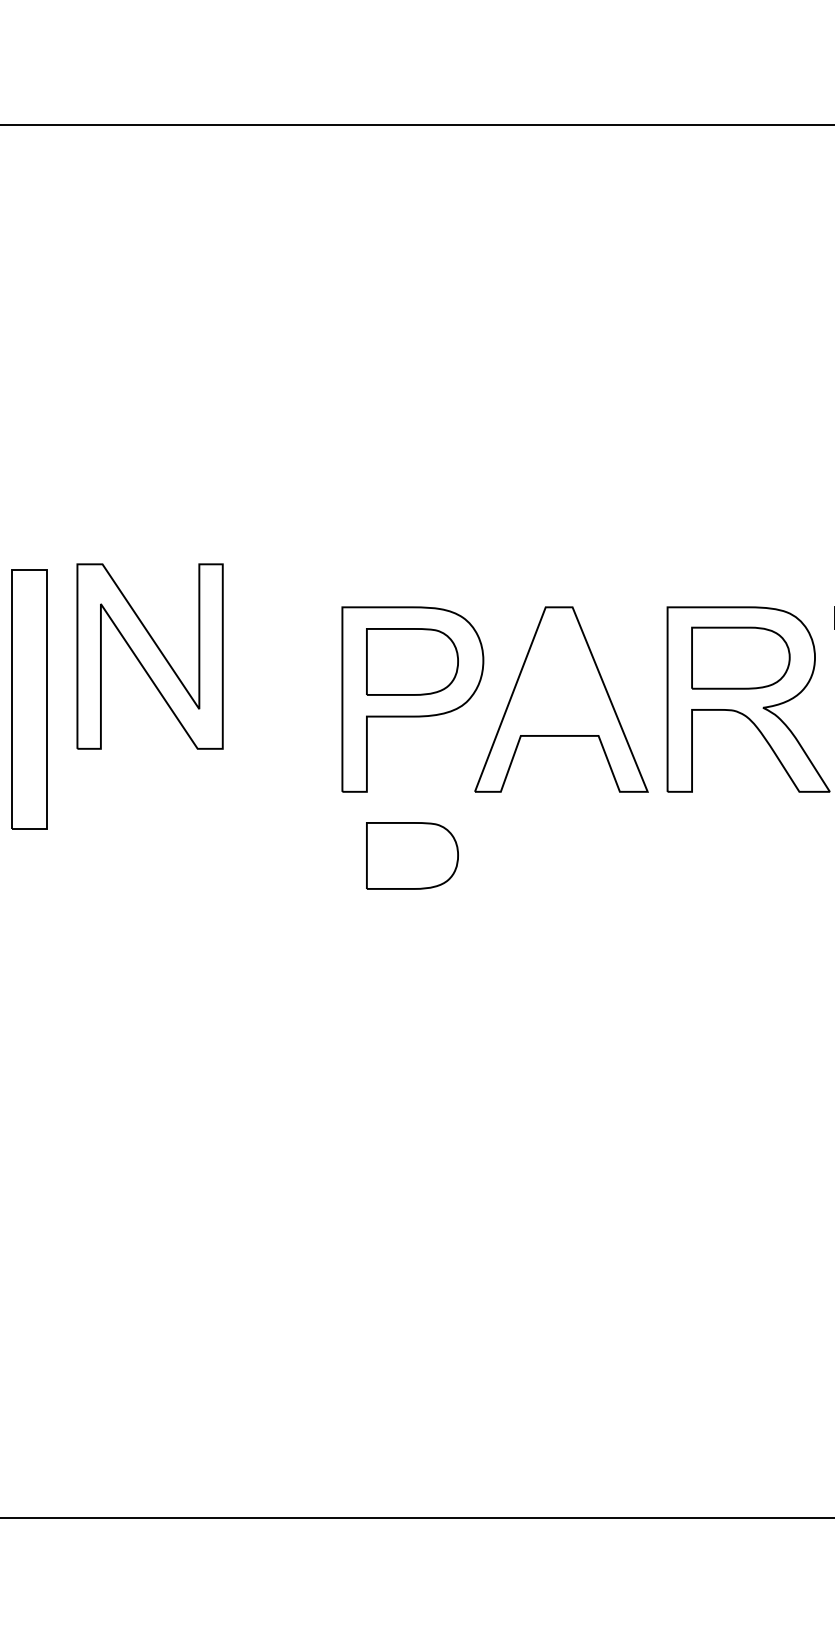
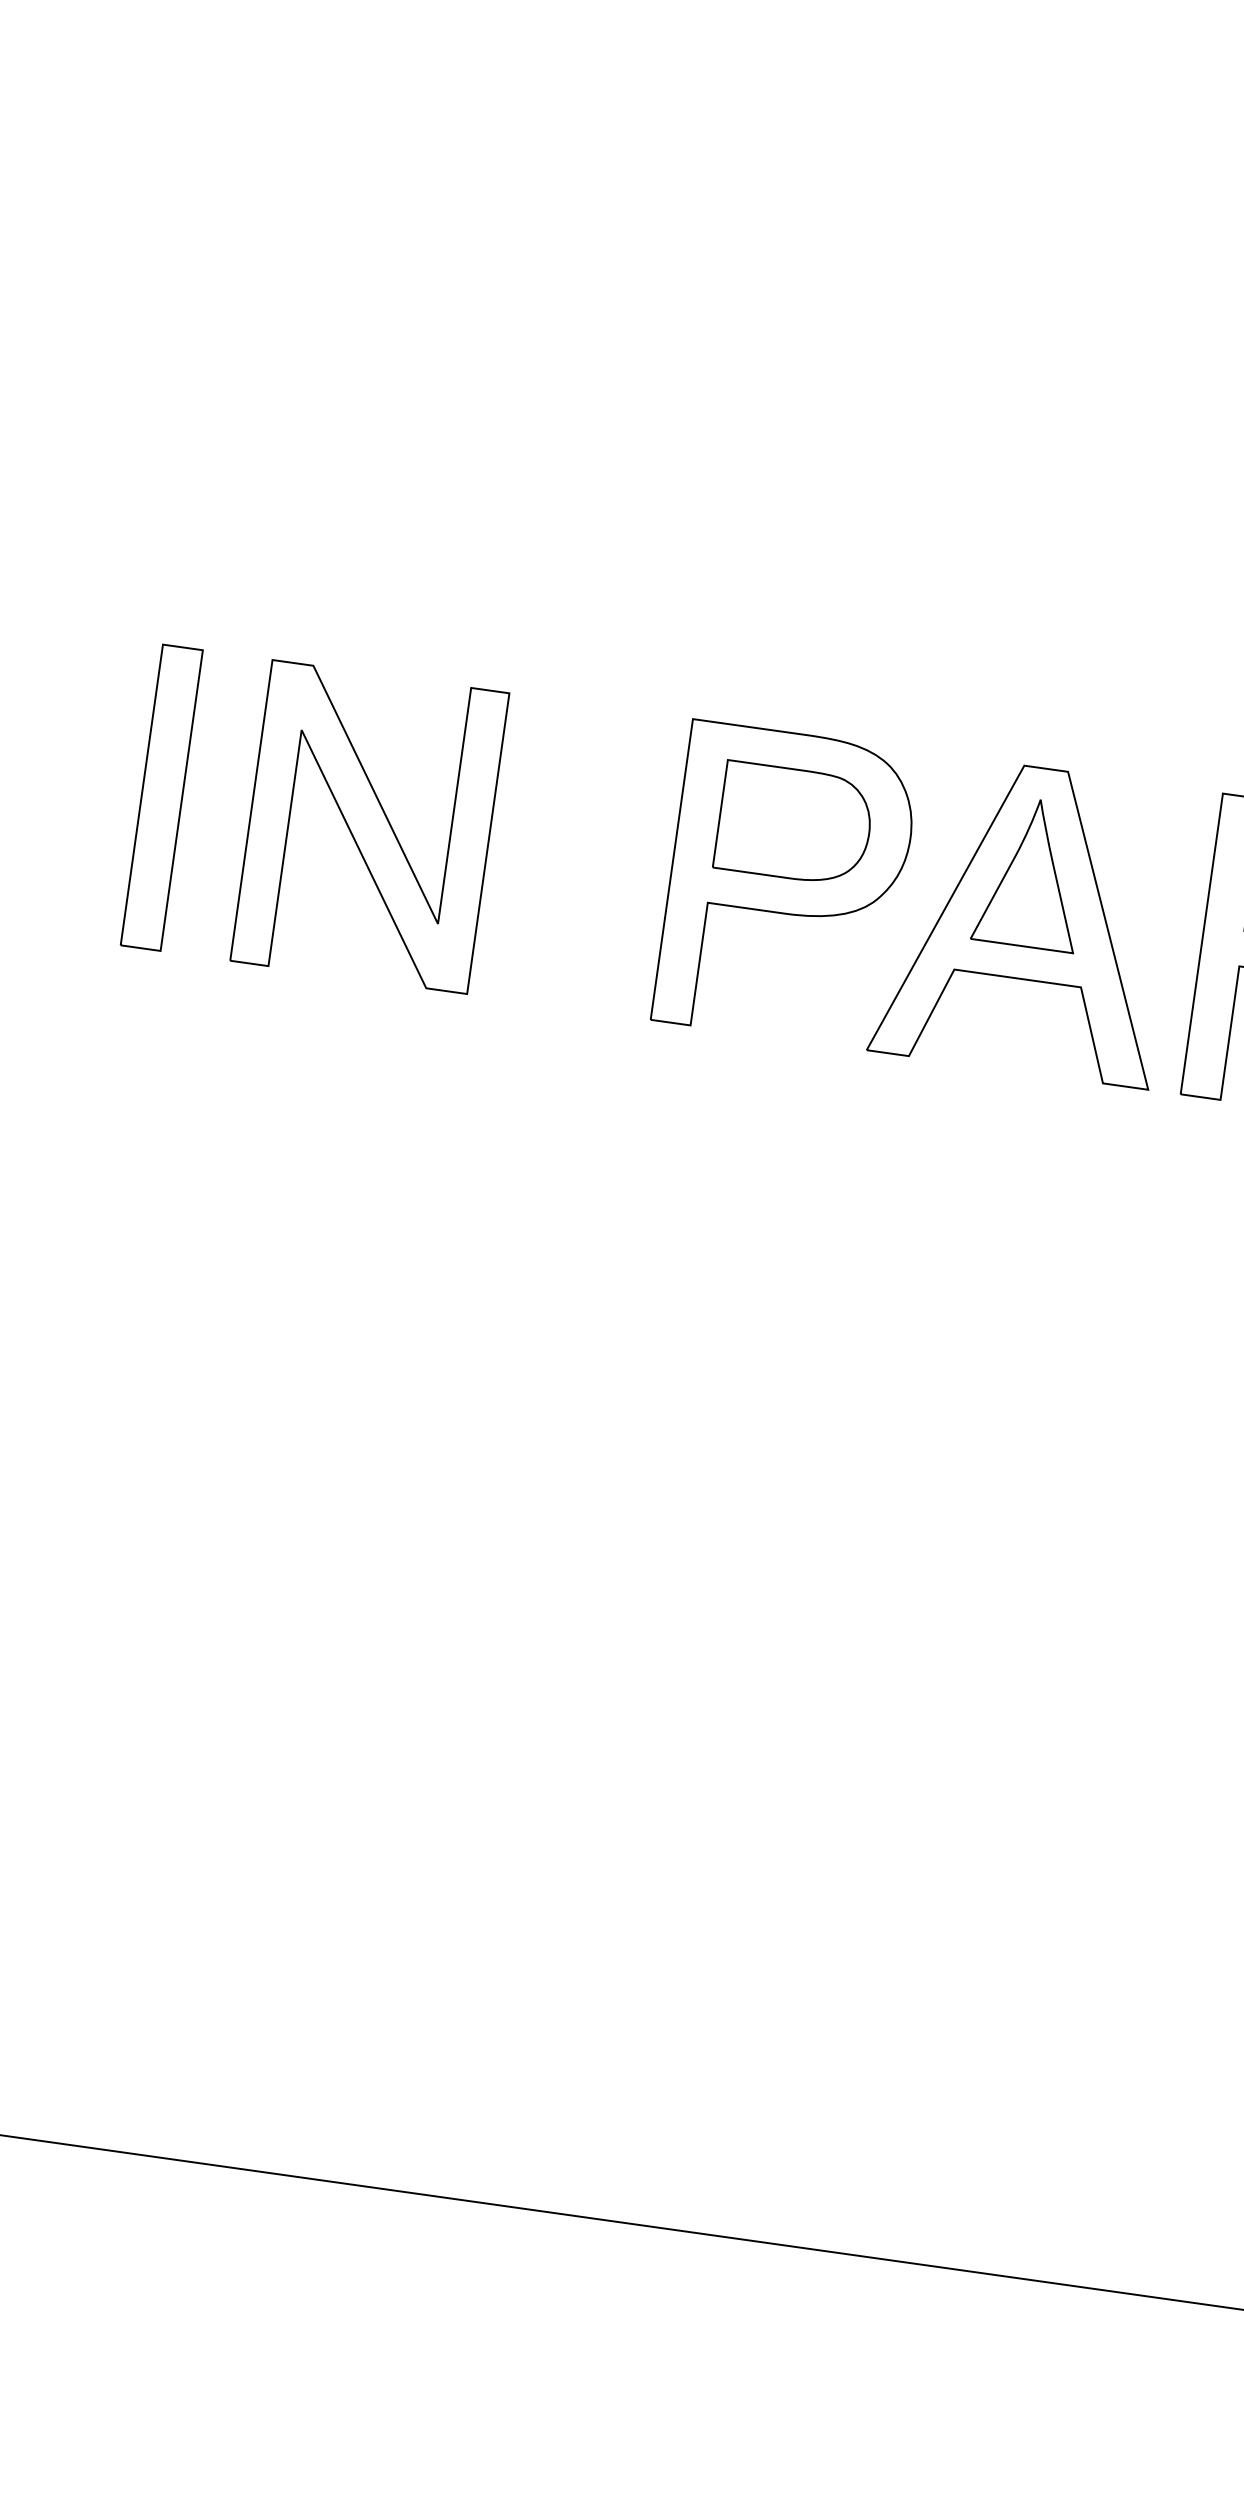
part: (149, 656) -> (368, 826), moved
part: (559, 671) -> (1032, 873), added
part: (29, 699) -> (161, 797), size x0.71
part: (412, 855) -> (750, 1139), removed

